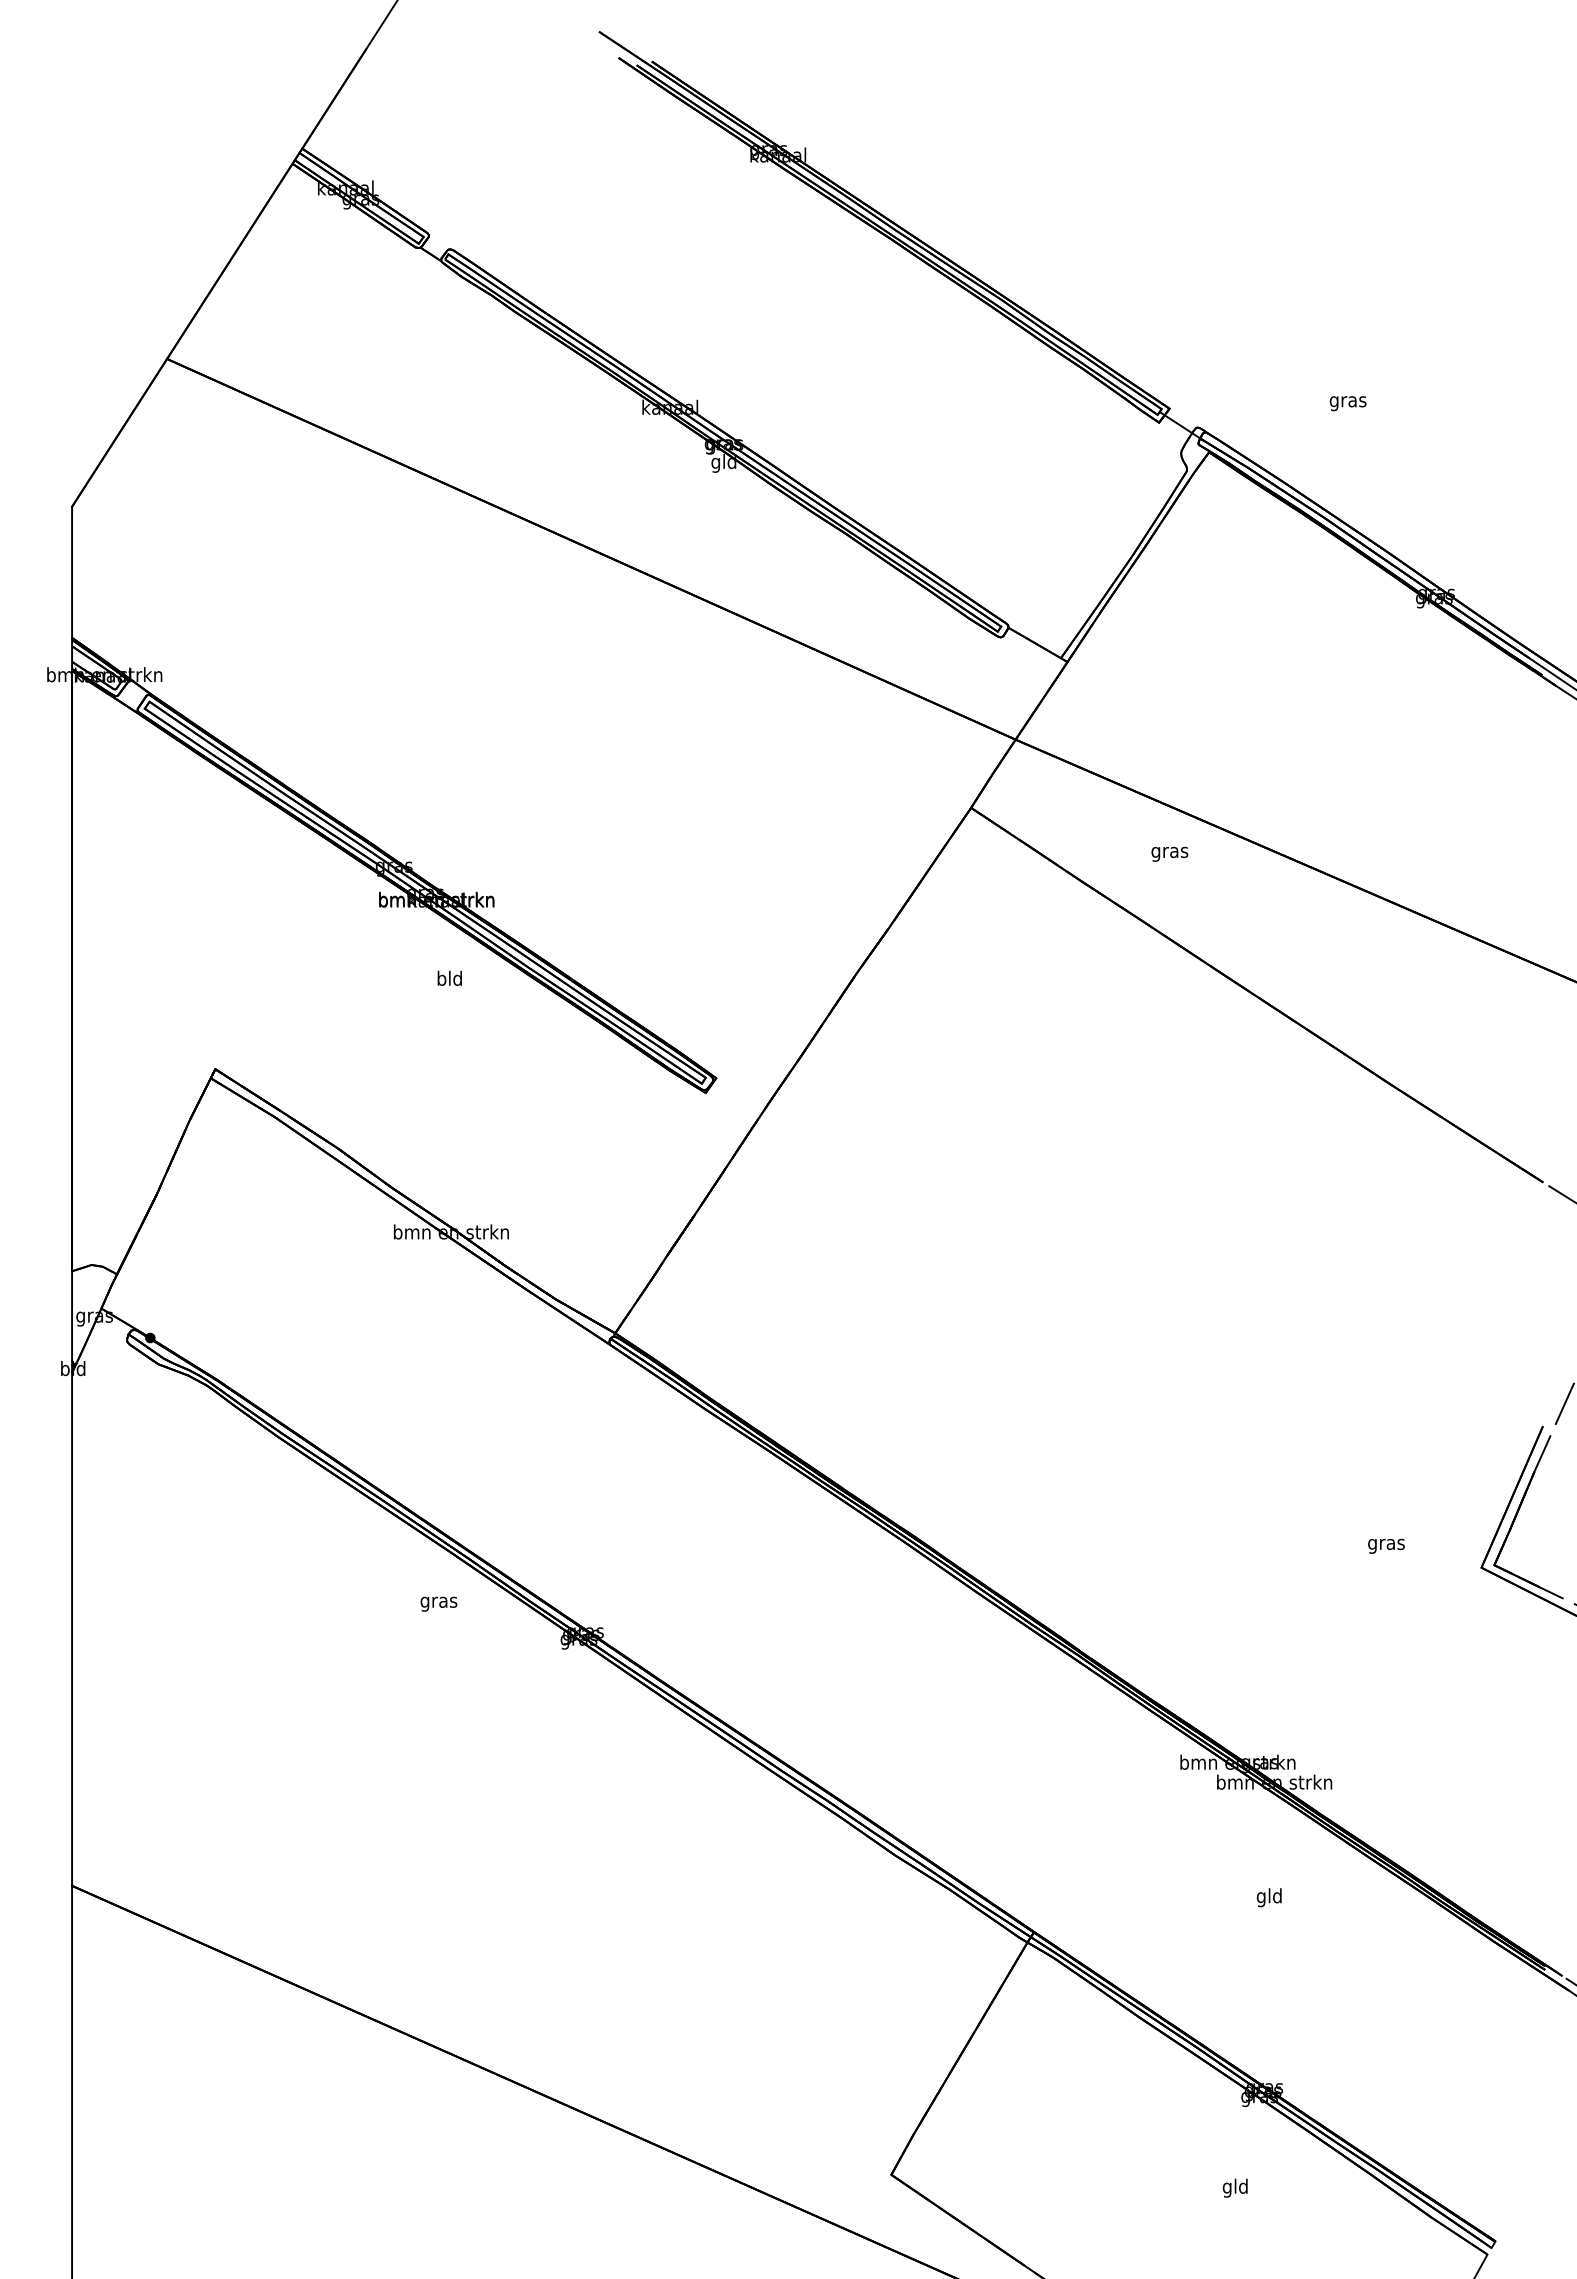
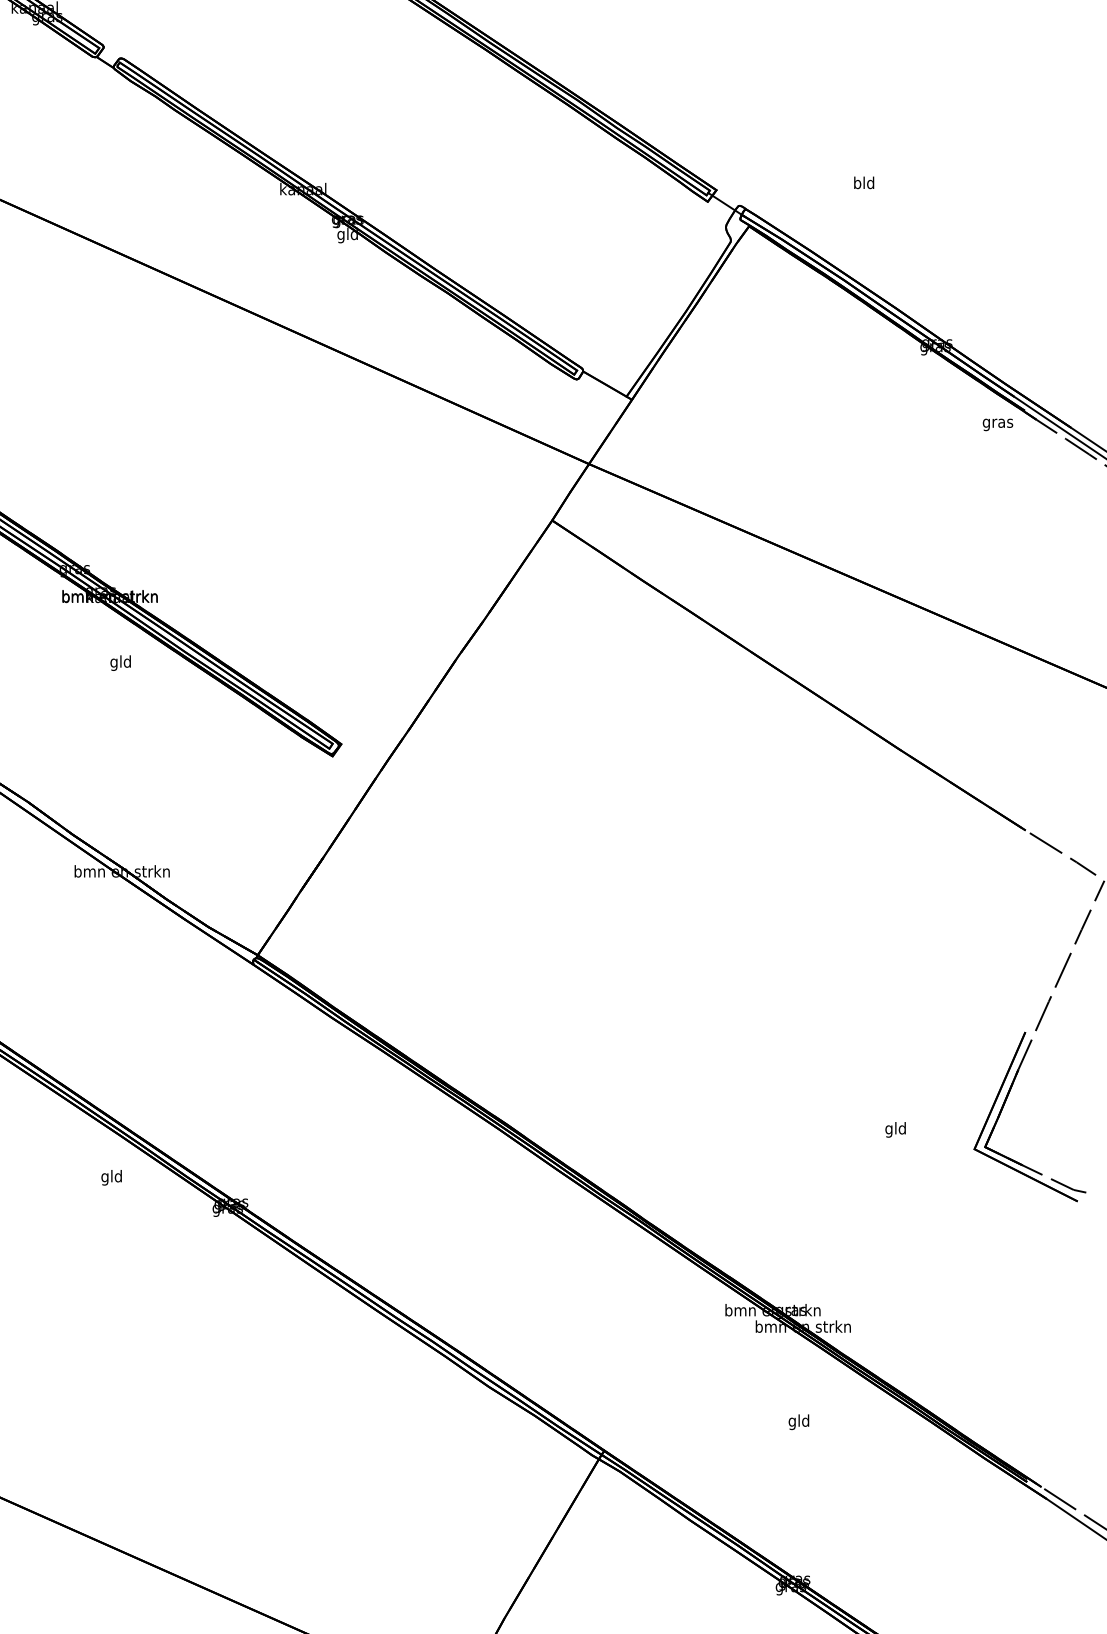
text: (1347, 401) -> (863, 184), gras -> bld
text: (1169, 853) -> (997, 424), moved
text: (441, 979) -> (114, 662), bld -> gld
text: (1386, 1543) -> (895, 1129), gras -> gld
text: (438, 1601) -> (111, 1177), gras -> gld

